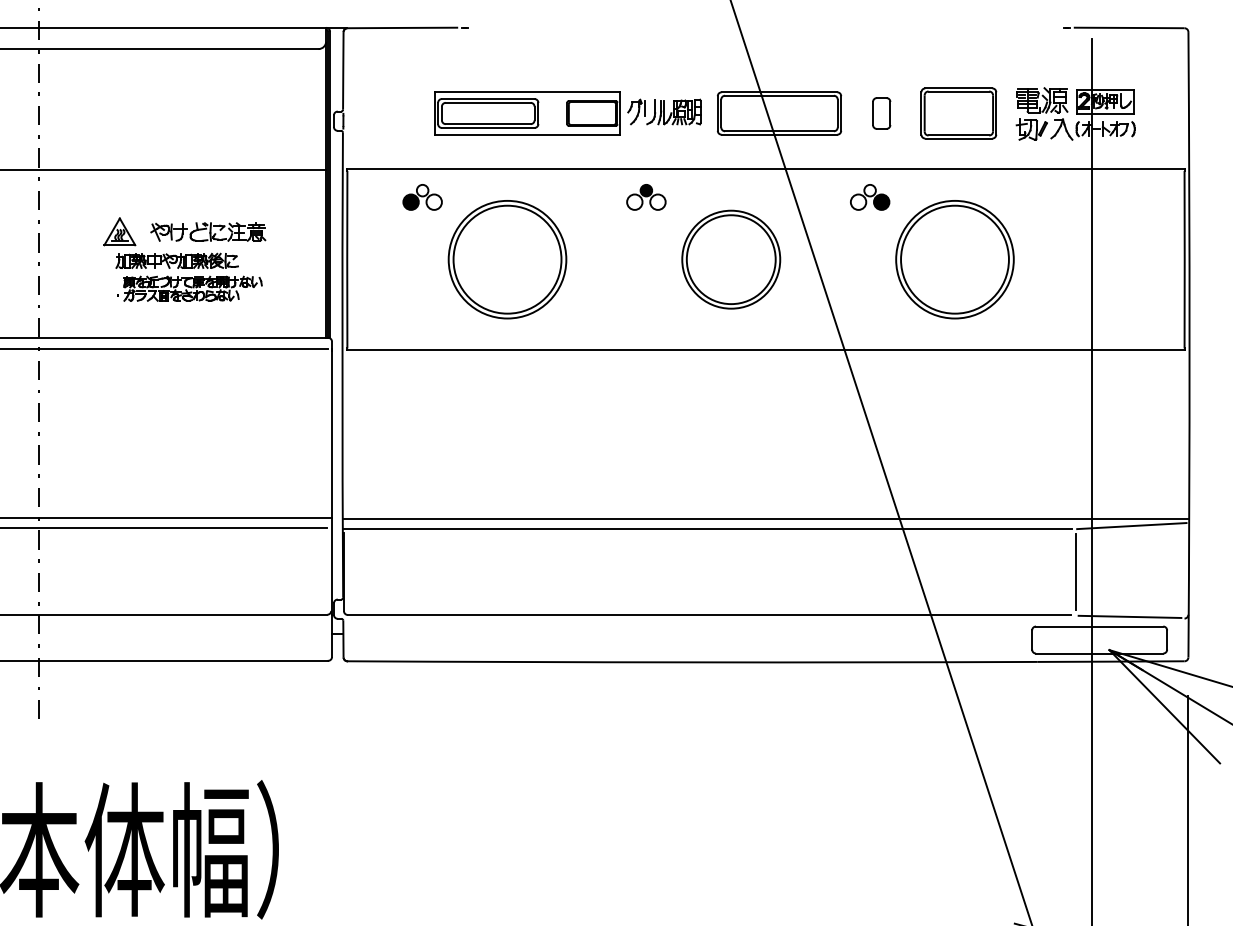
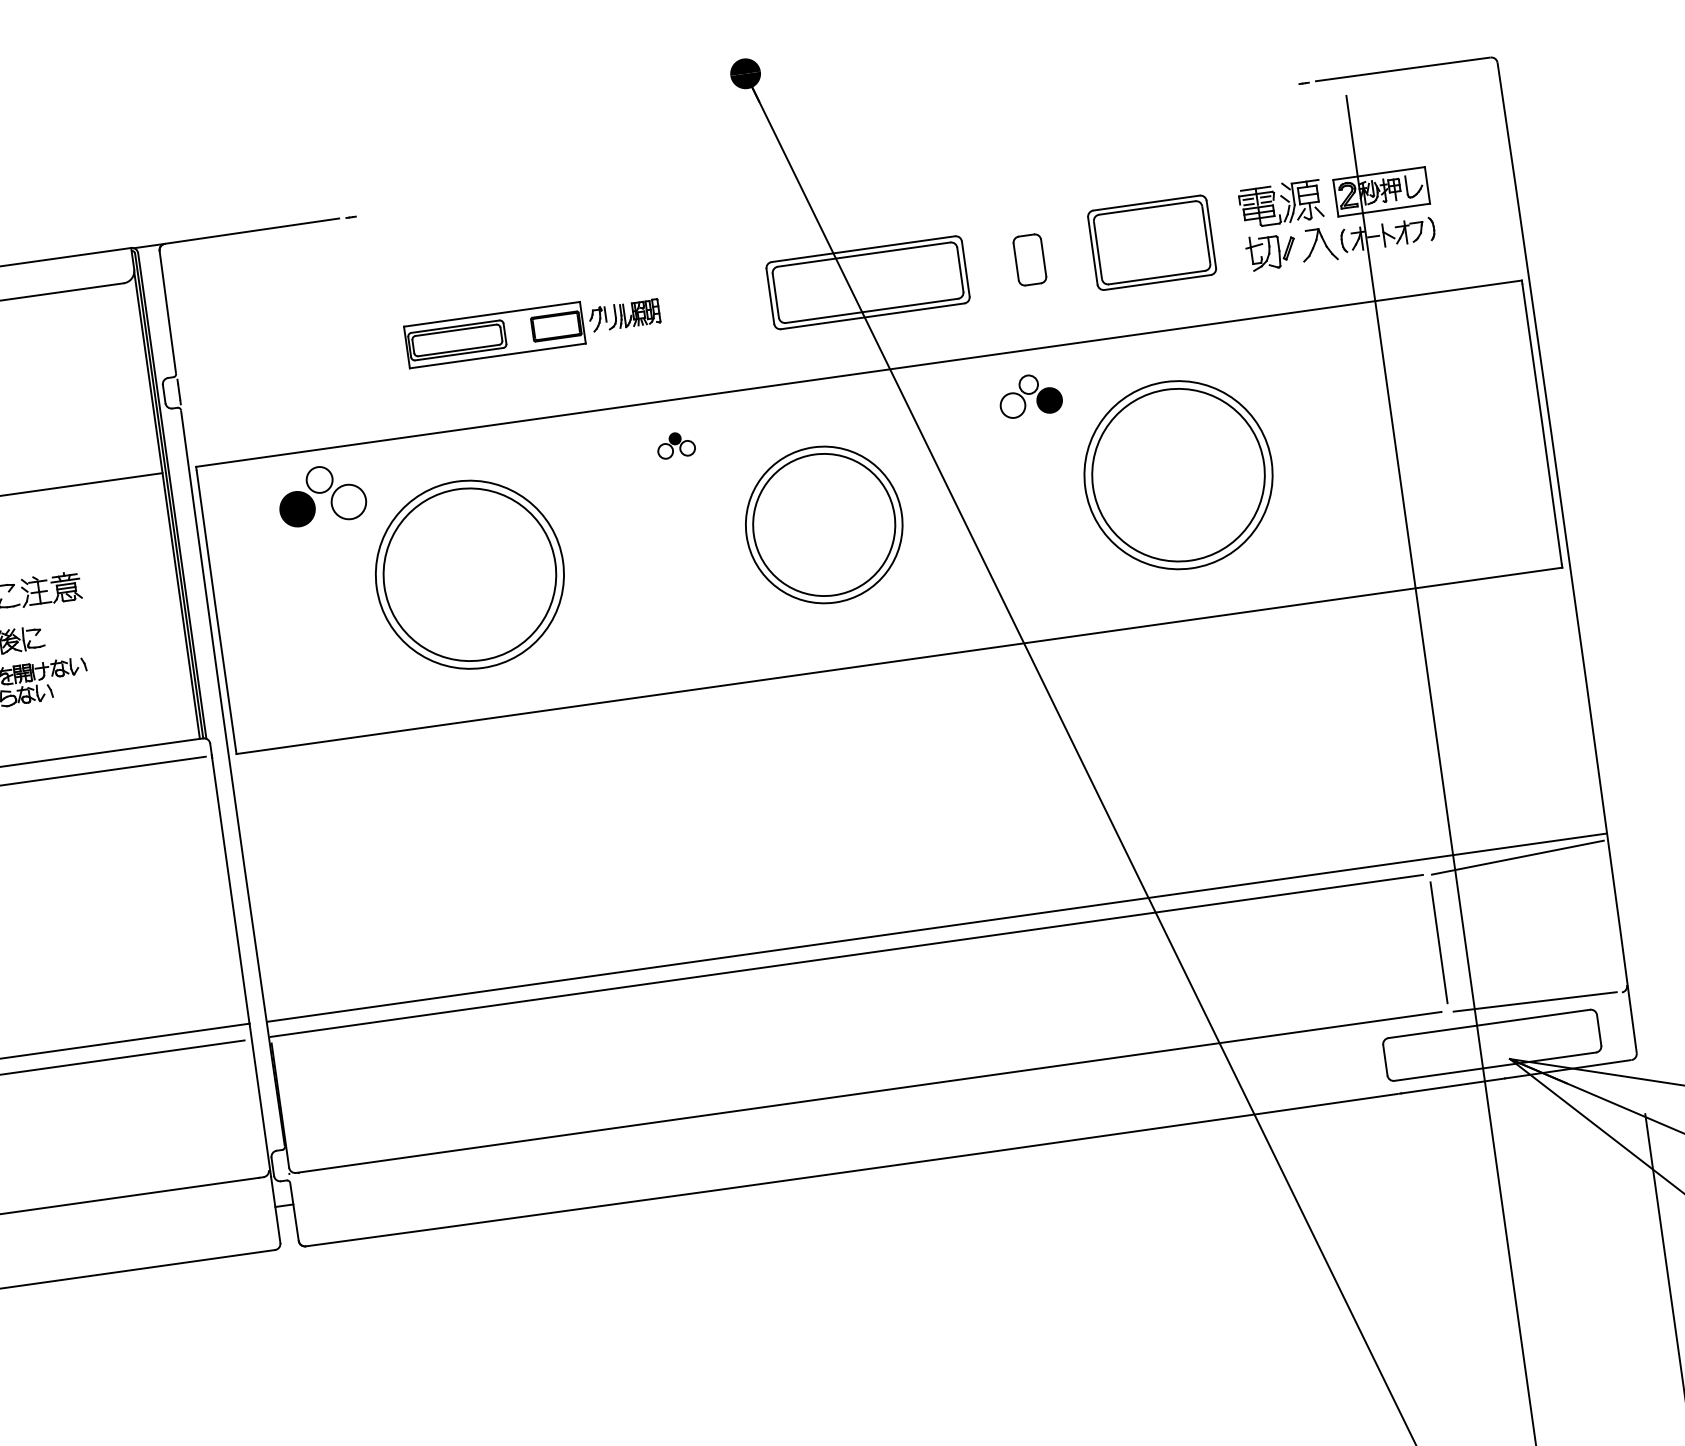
part: (567, 113) -> (532, 329), size x0.6
part: (422, 197) -> (321, 495), size x1.4
part: (646, 197) -> (676, 445), size x0.6

